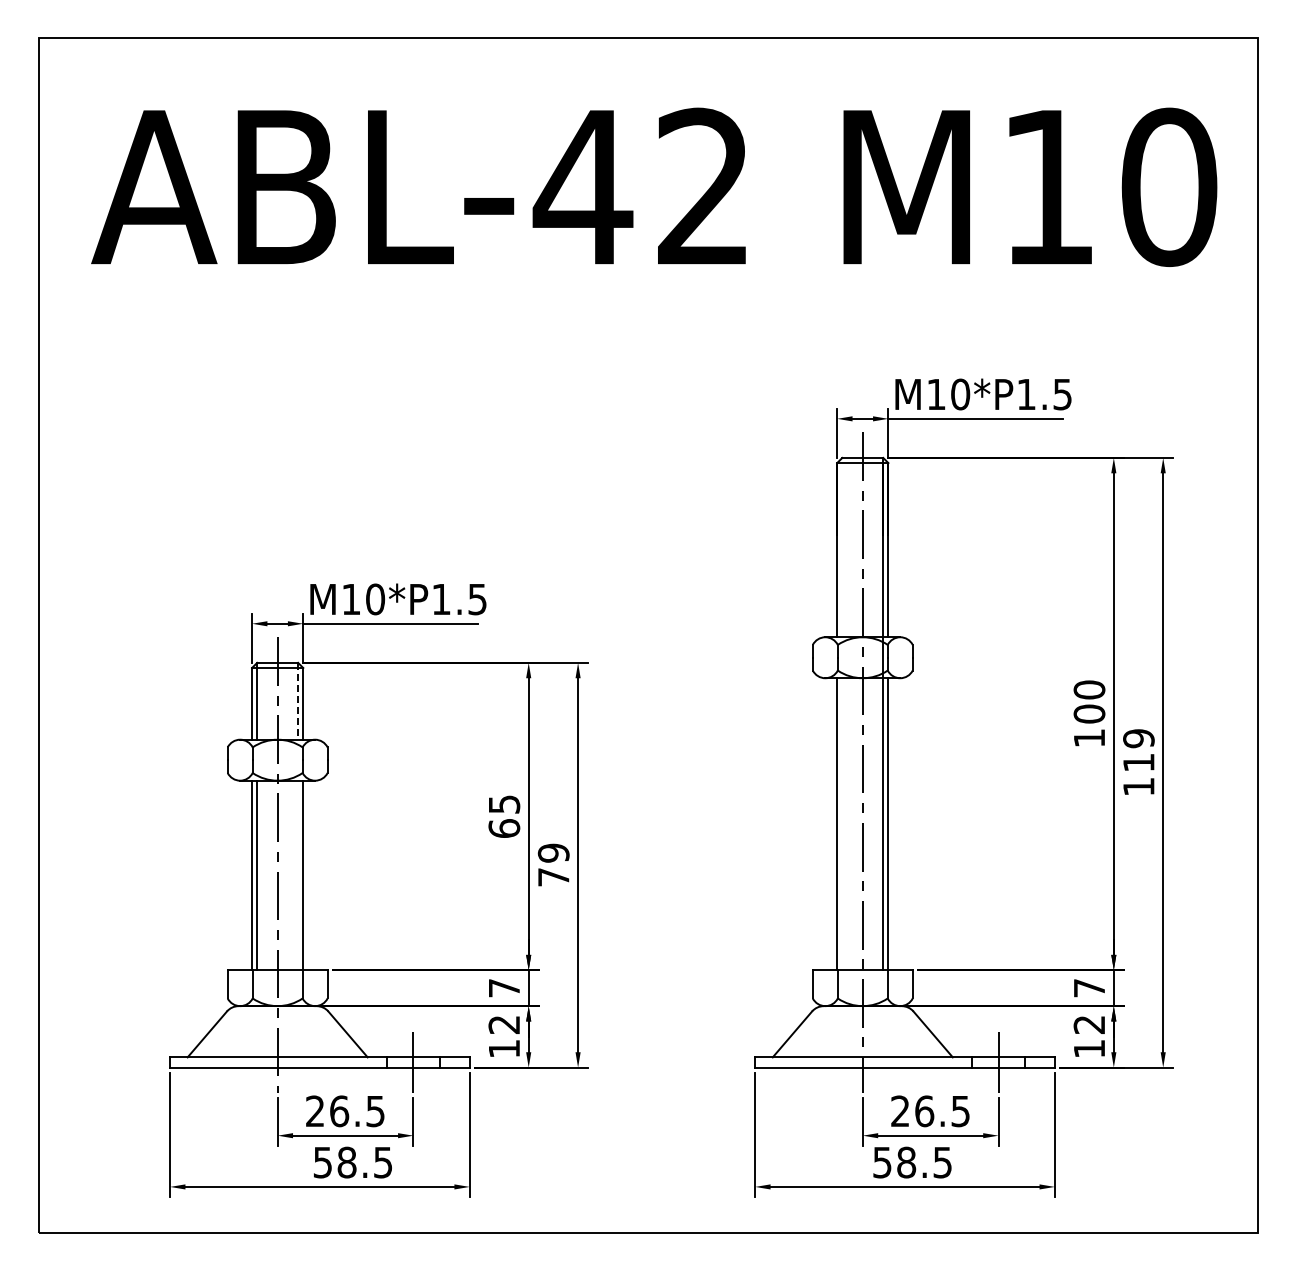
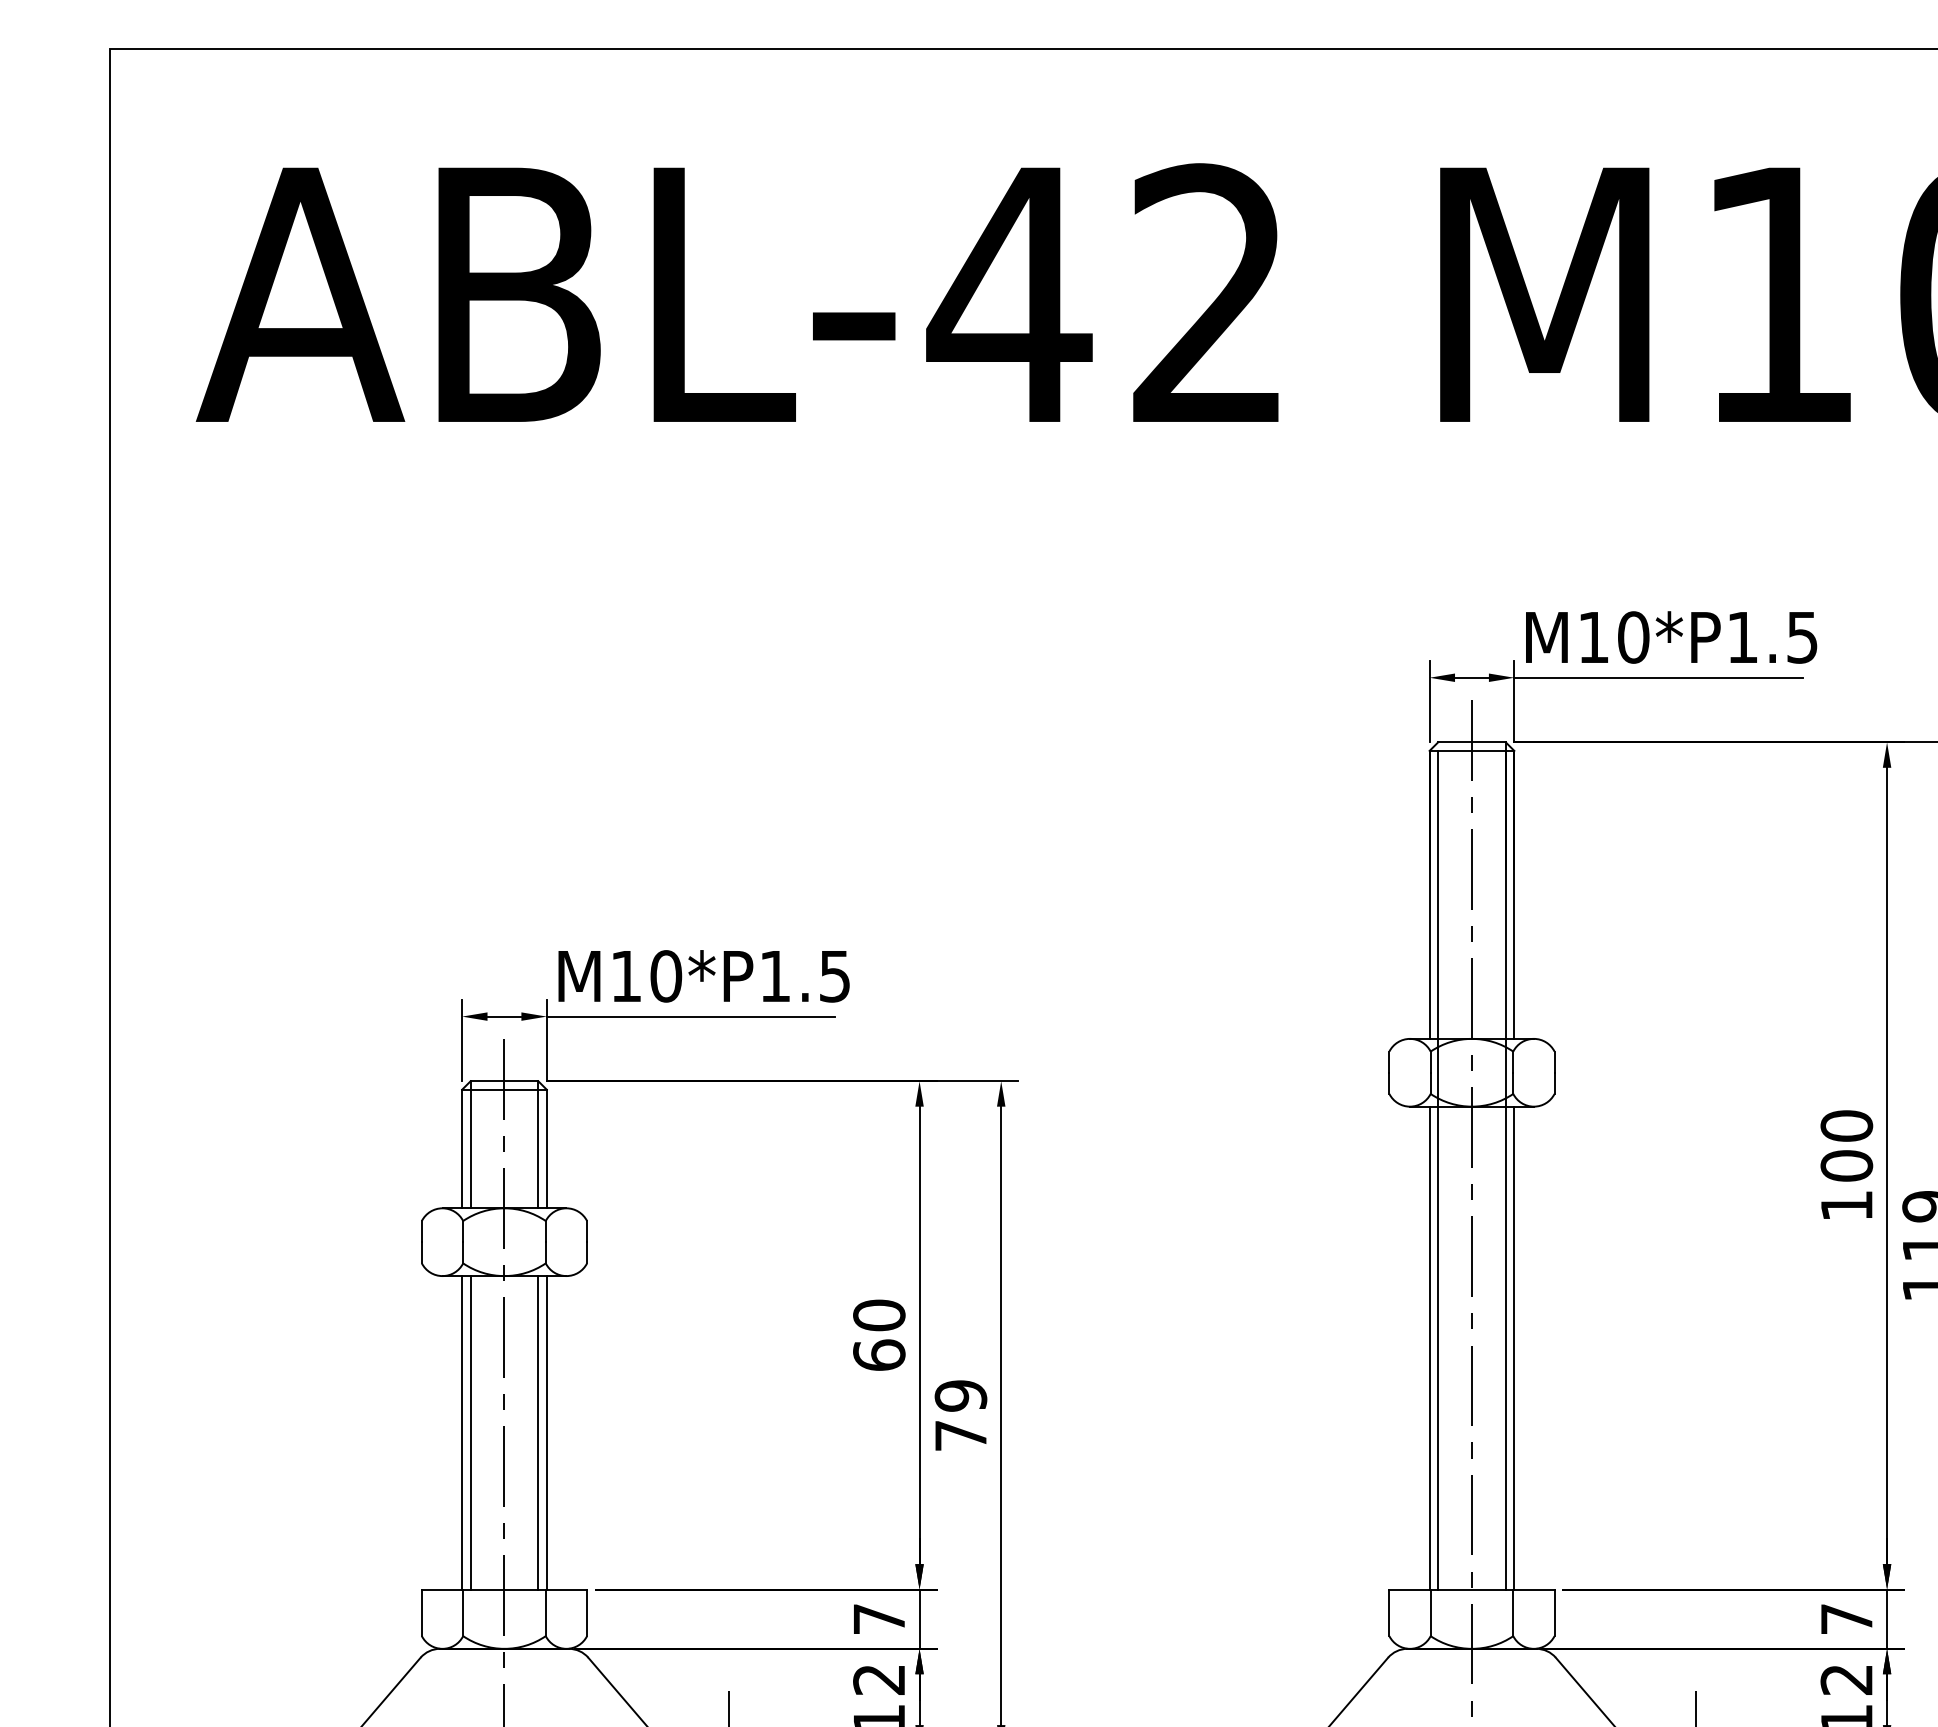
line: (298, 701) -> (538, 1145), dashed -> solid
line: (842, 716) -> (1438, 1169), added
text: (504, 804) -> (879, 1315), 65 -> 60
line: (298, 875) -> (538, 1432), added

